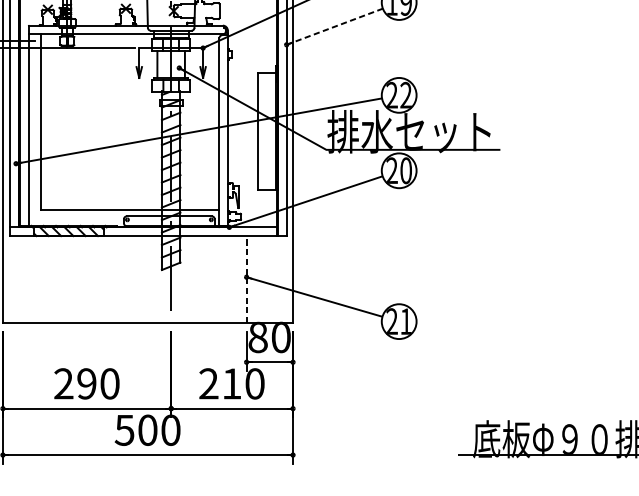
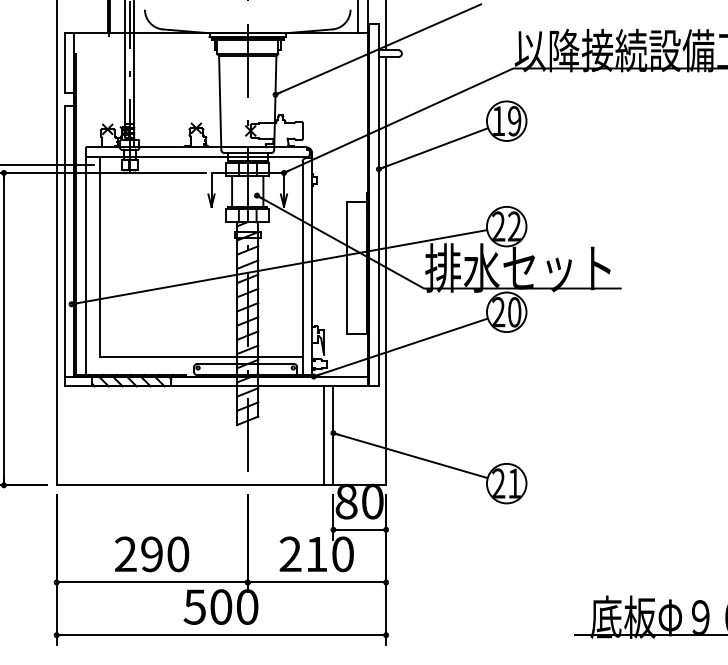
line: (335, 26) -> (434, 148), dashed -> solid
line: (237, 279) -> (323, 435), added
line: (246, 279) -> (333, 435), dashed -> solid

